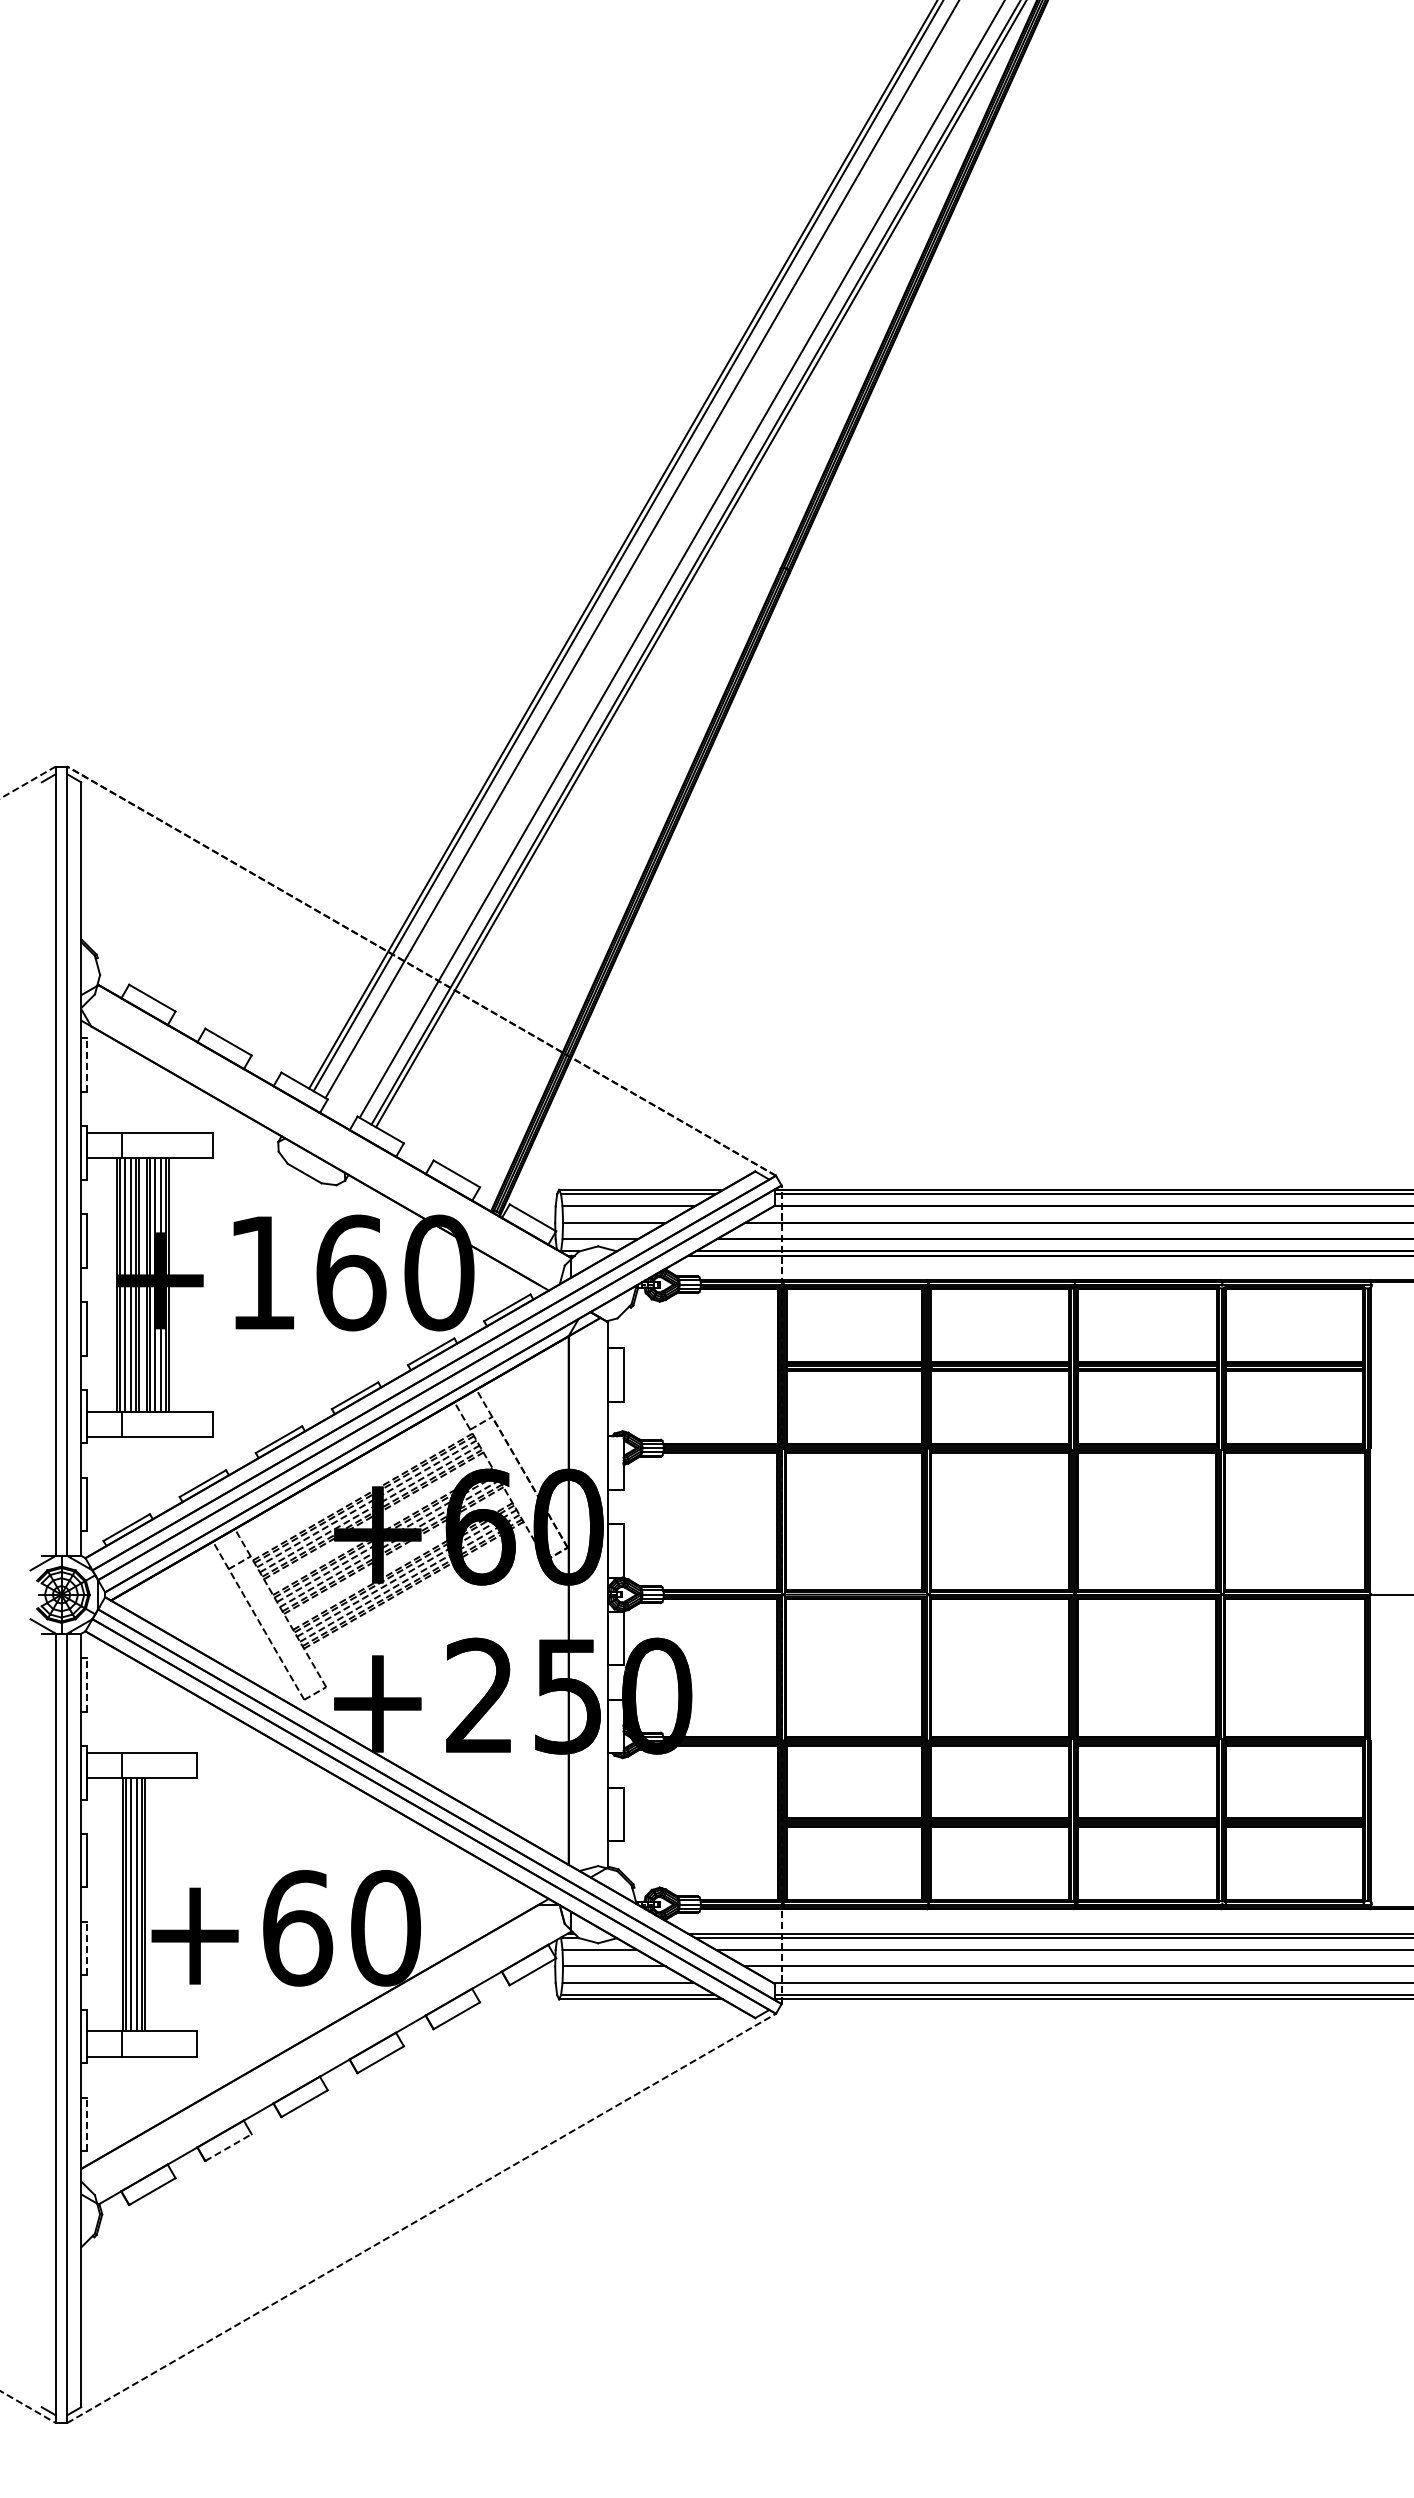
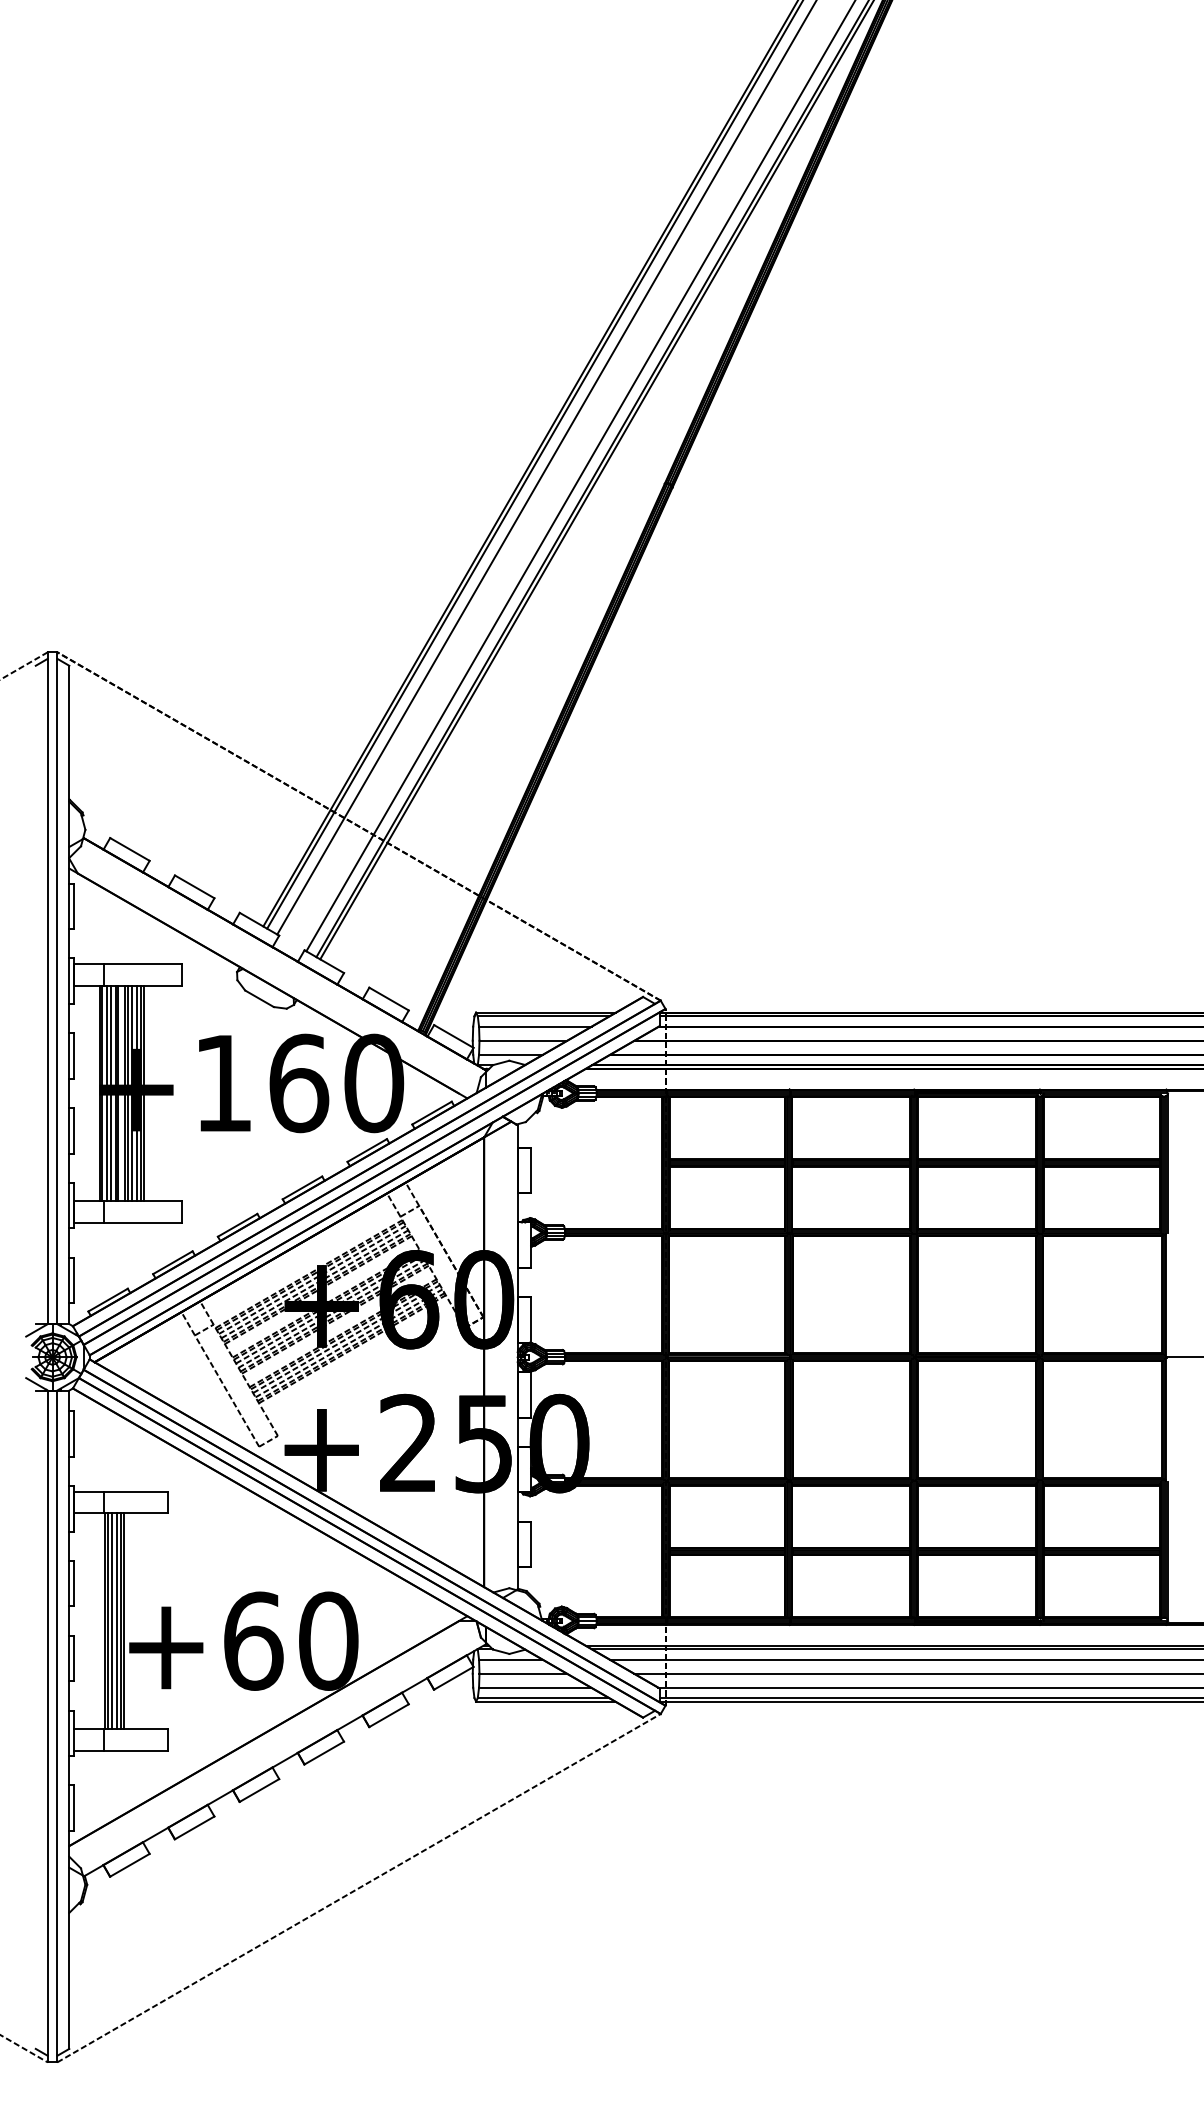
line: (86, 1065) -> (73, 906), dashed -> solid
line: (87, 1684) -> (74, 1433), dashed -> solid
line: (87, 1948) -> (74, 1658), dashed -> solid
line: (87, 2124) -> (74, 1808), dashed -> solid
line: (228, 2147) -> (194, 1827), dashed -> solid

